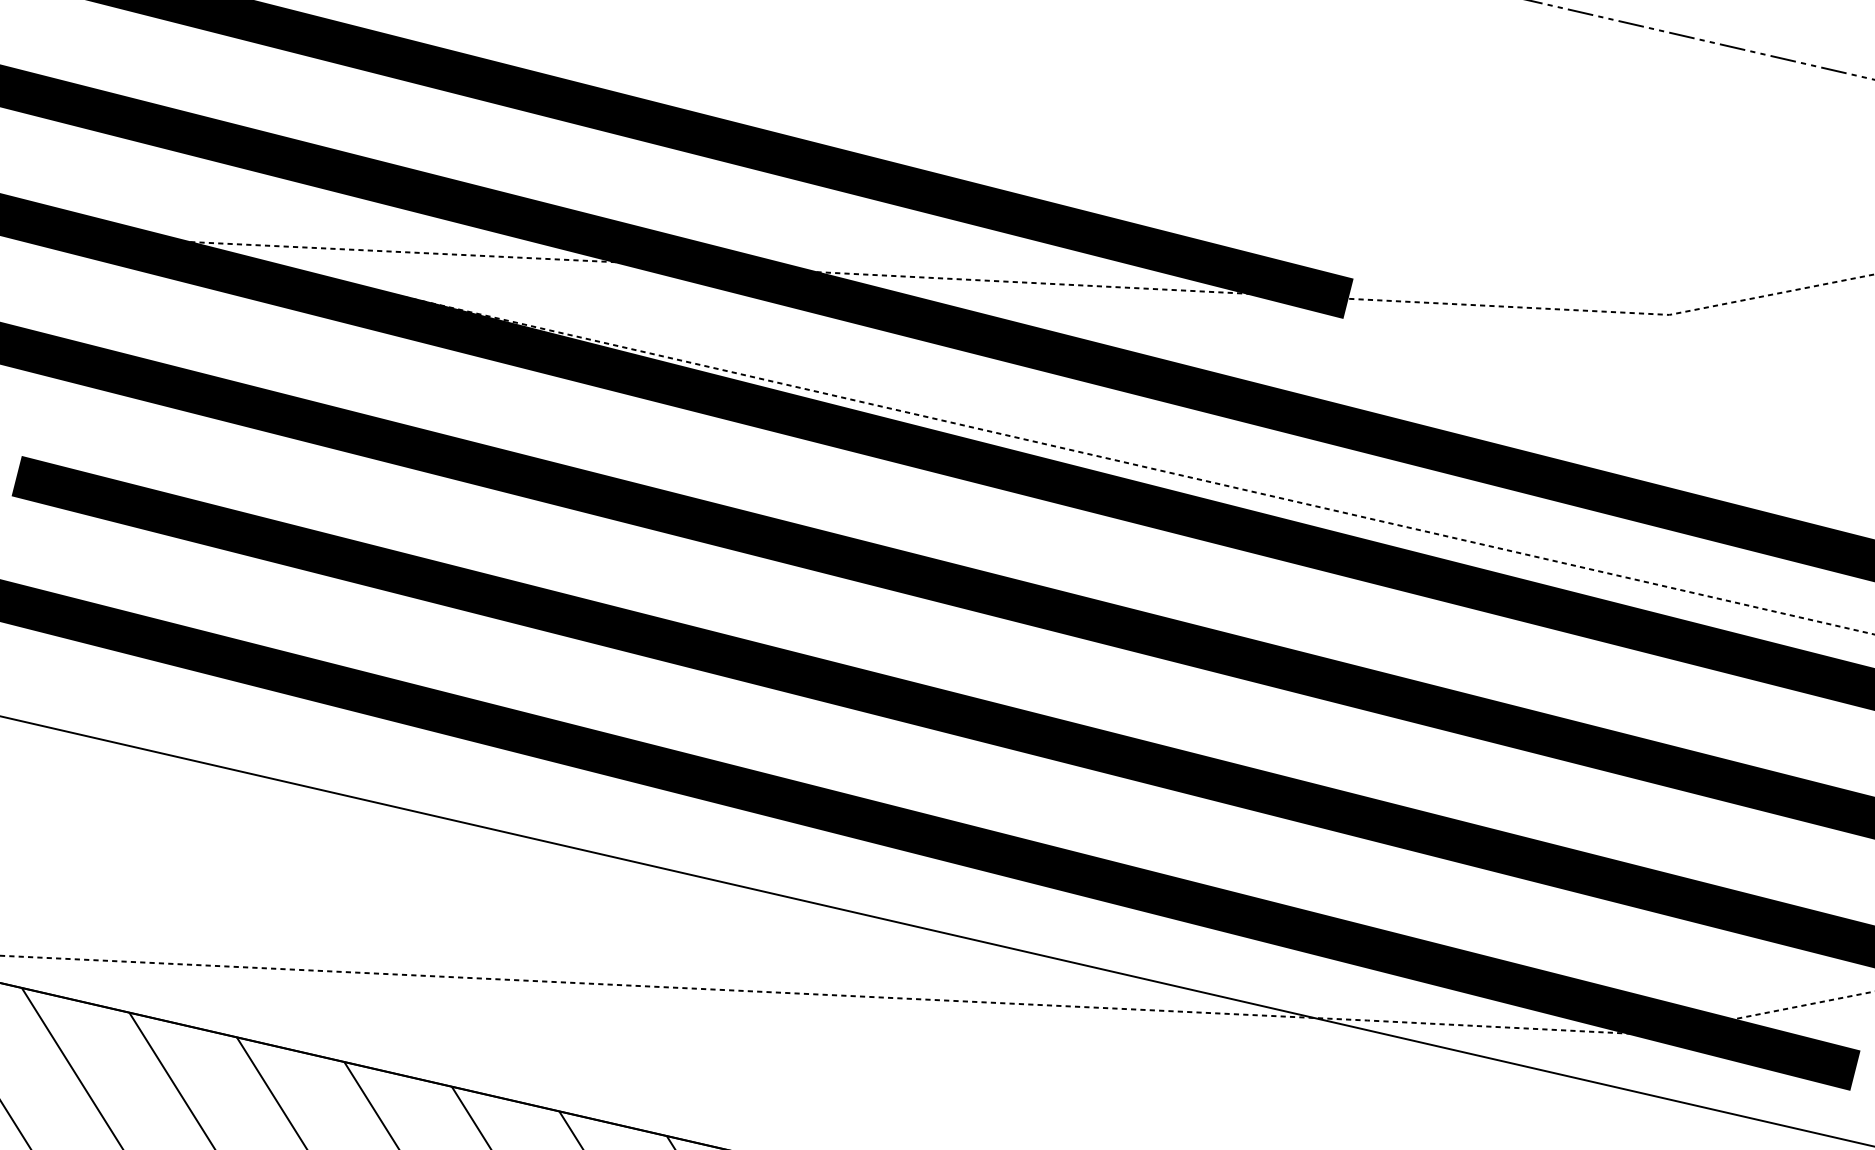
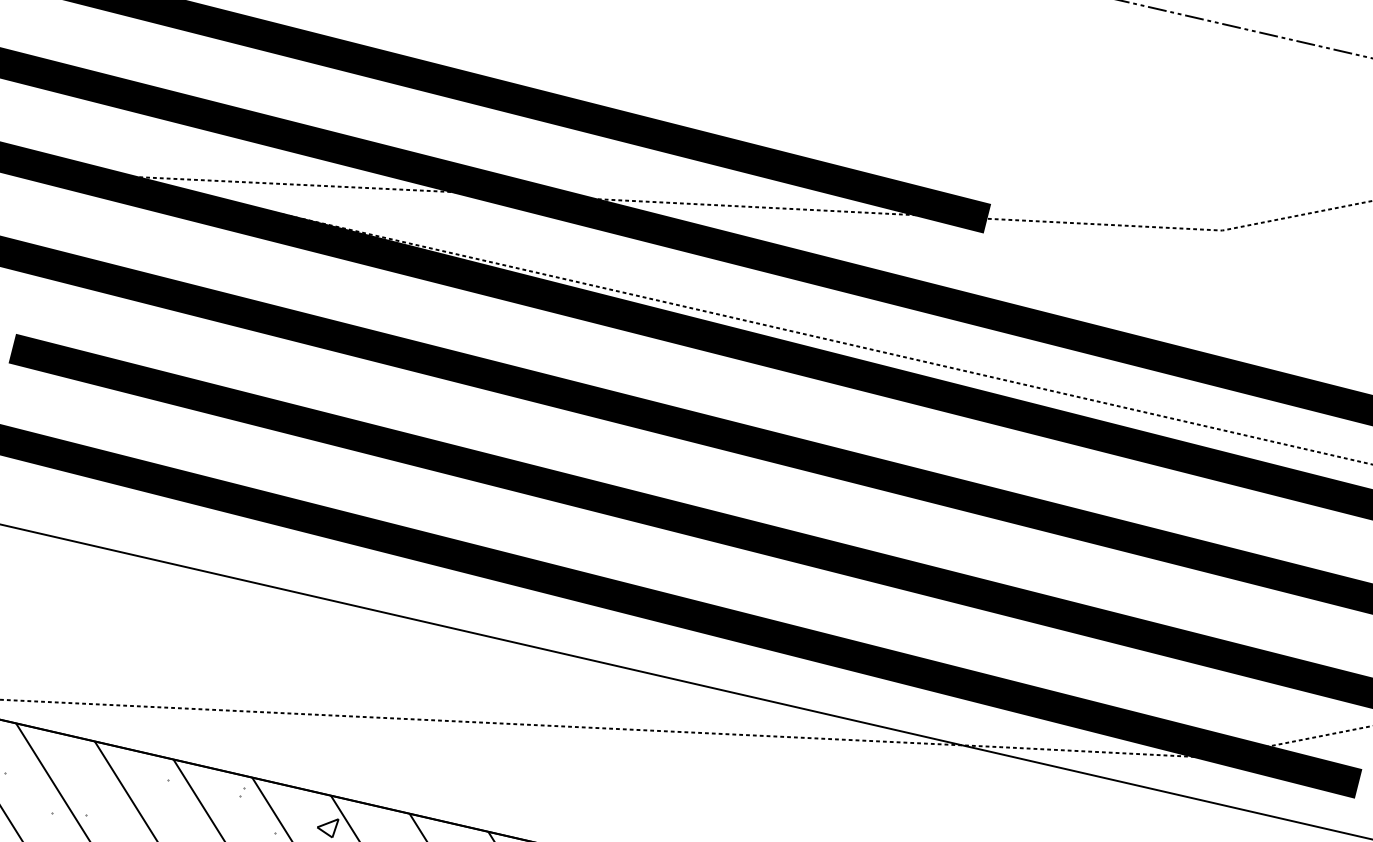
hatch: (234, 1100) -> (171, 805), added

